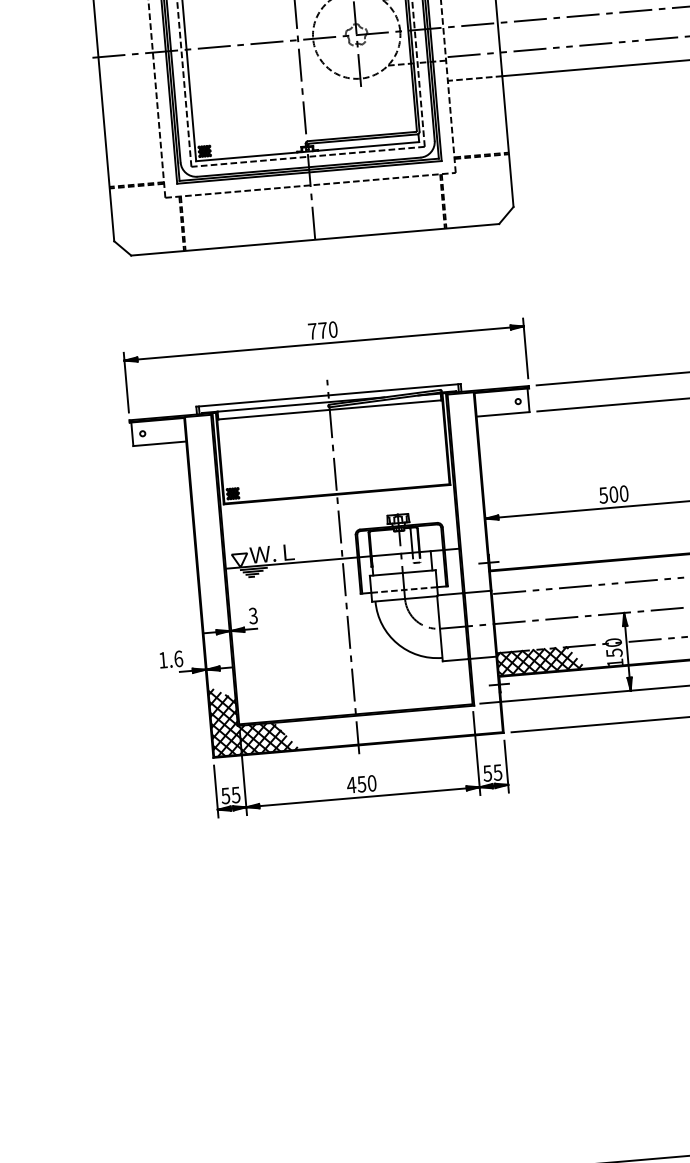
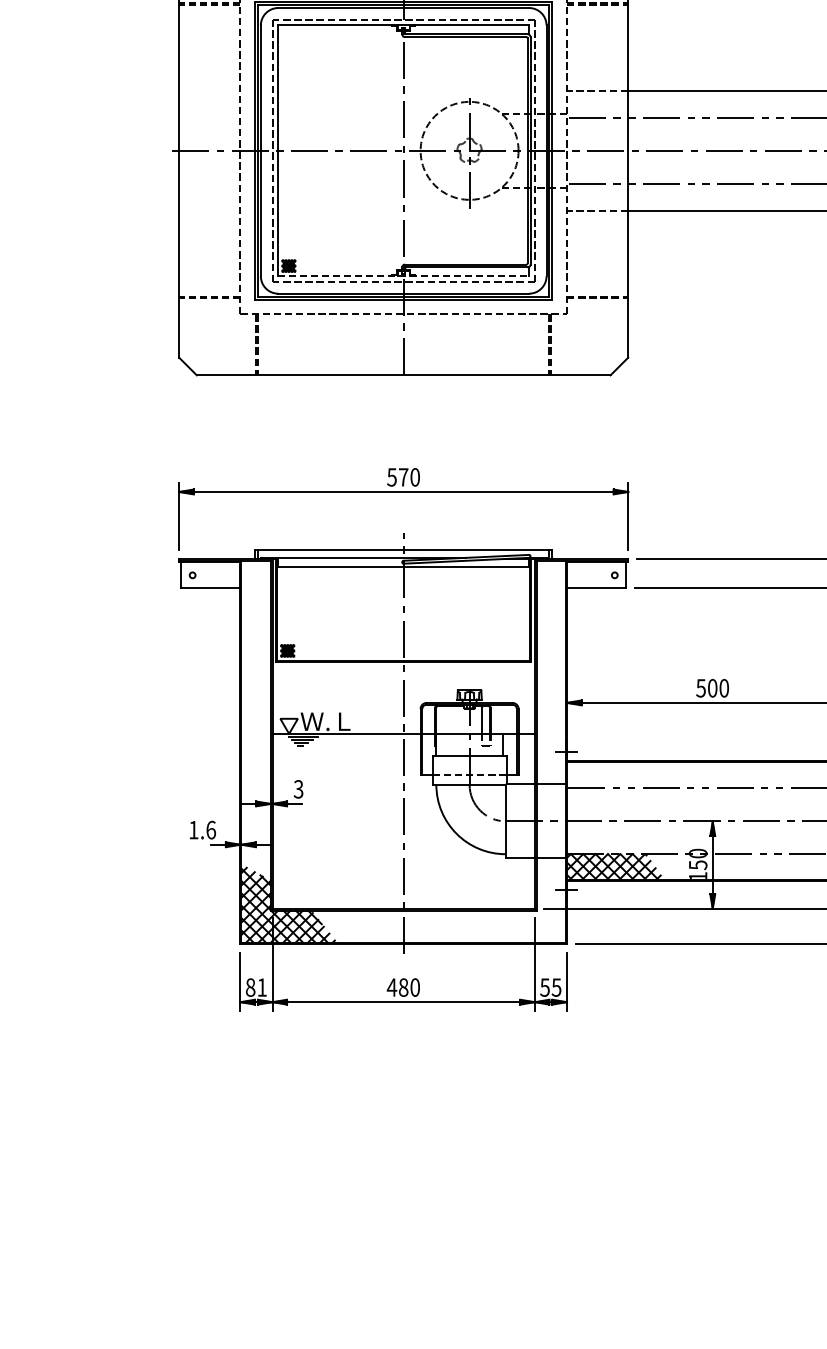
line: (308, 151) -> (404, 276), solid -> dashed
text: (312, 331) -> (391, 477), 770 -> 570
text: (361, 784) -> (403, 987), 450 -> 480
text: (230, 795) -> (255, 987), 55 -> 81

